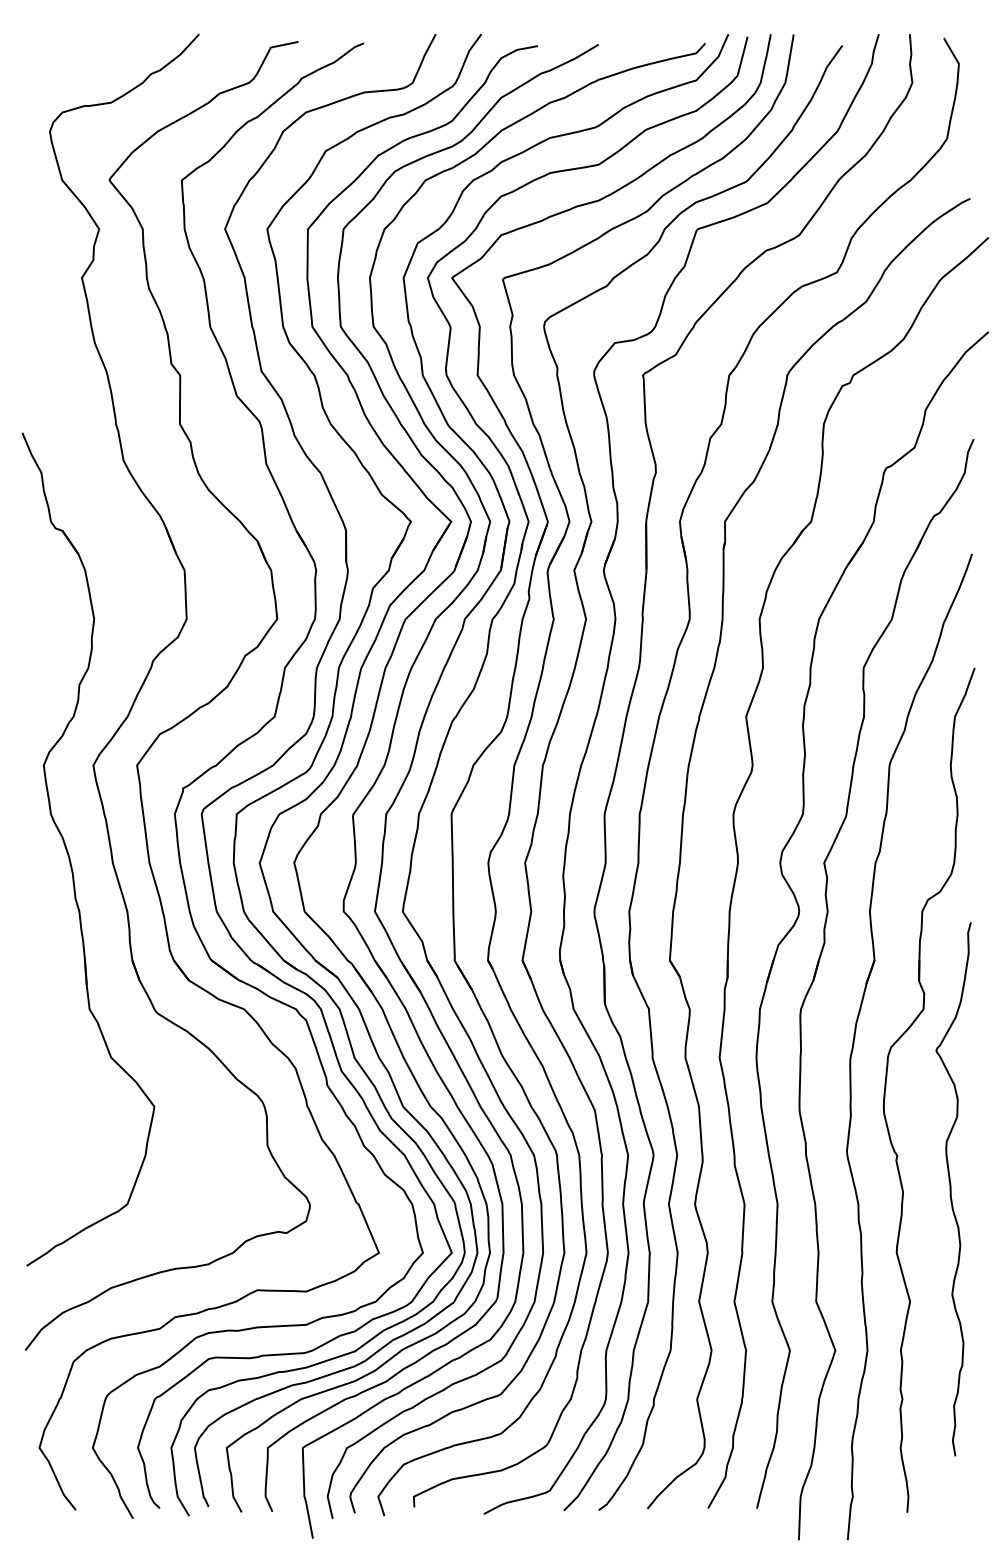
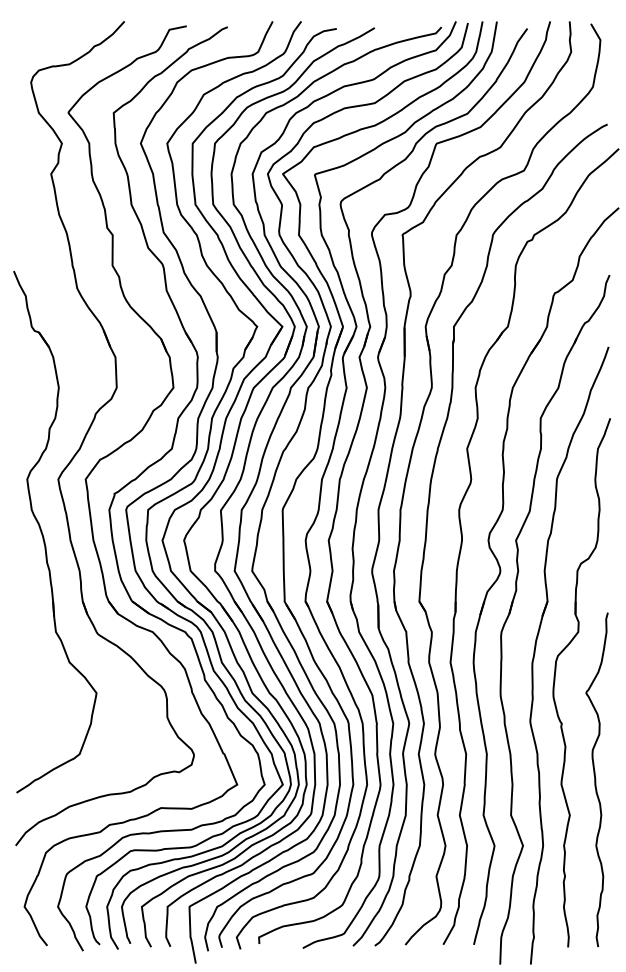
curve: (952, 1188) -> (596, 779), moved

